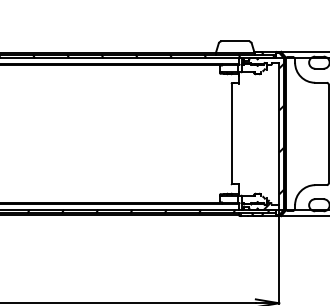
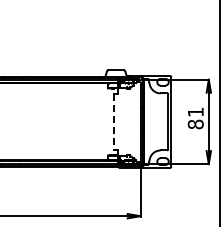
line: (232, 133) -> (114, 121), solid -> dashed

